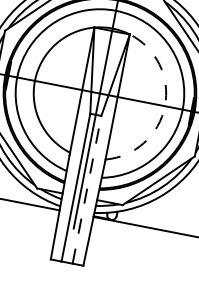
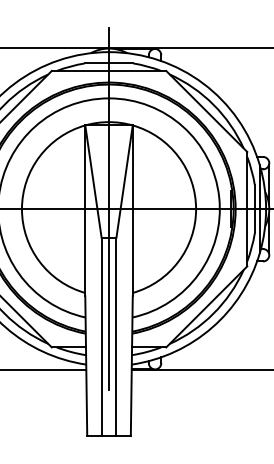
arc: (165, 106) -> (196, 209), dashed -> solid
line: (87, 189) -> (116, 336), dashed -> solid

